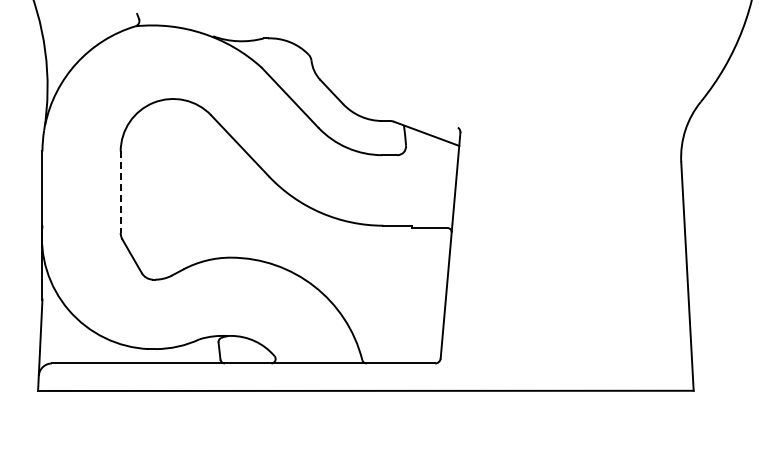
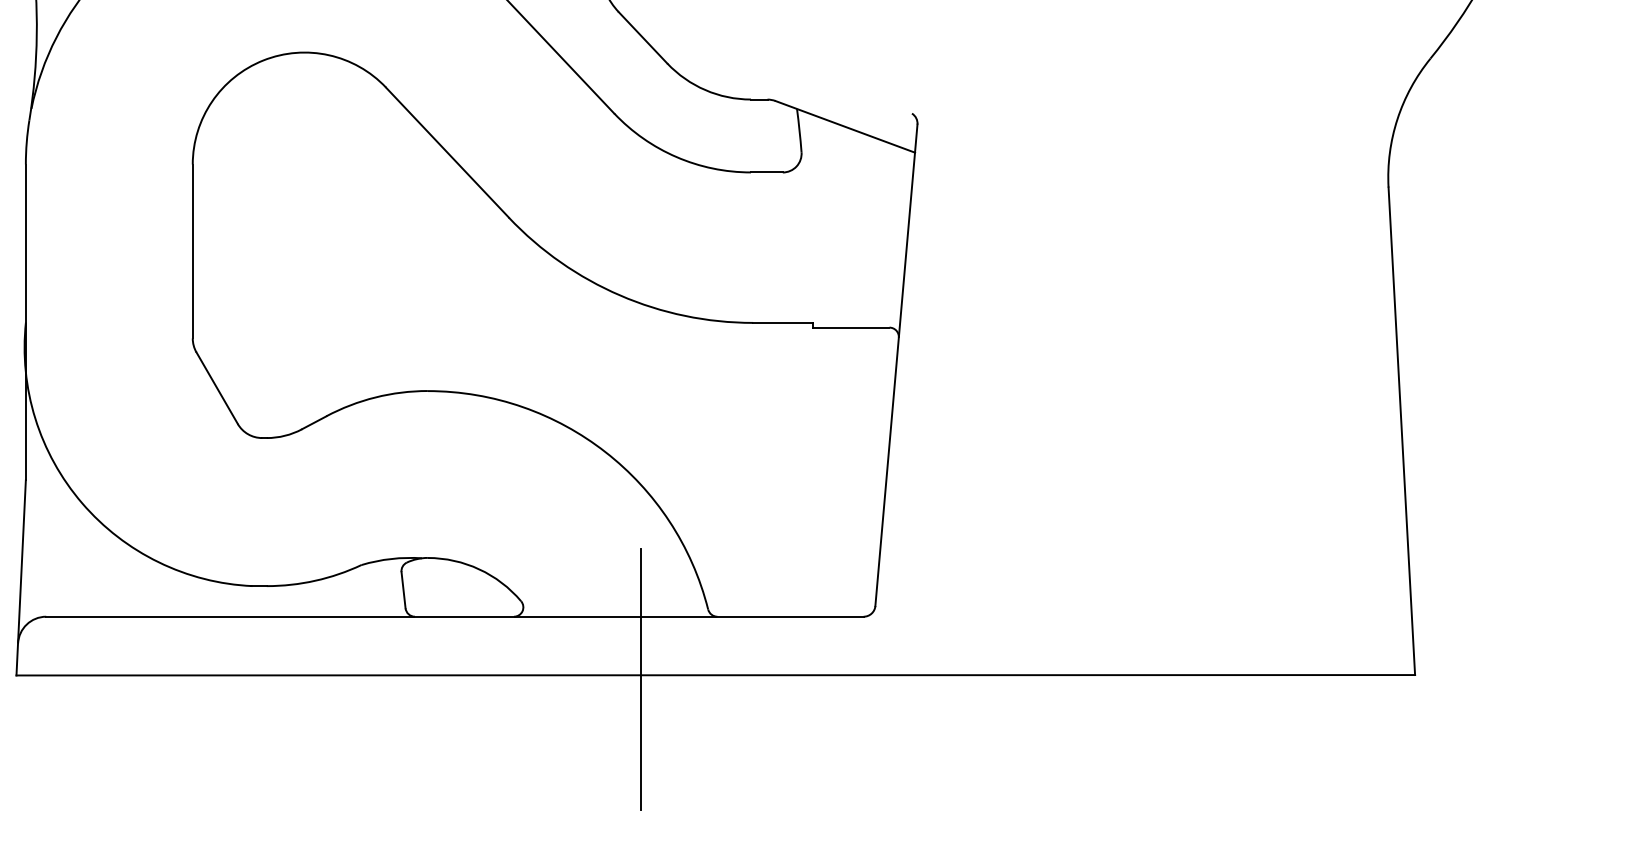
line: (120, 192) -> (192, 252), dashed -> solid
line: (330, 392) -> (640, 678), added

